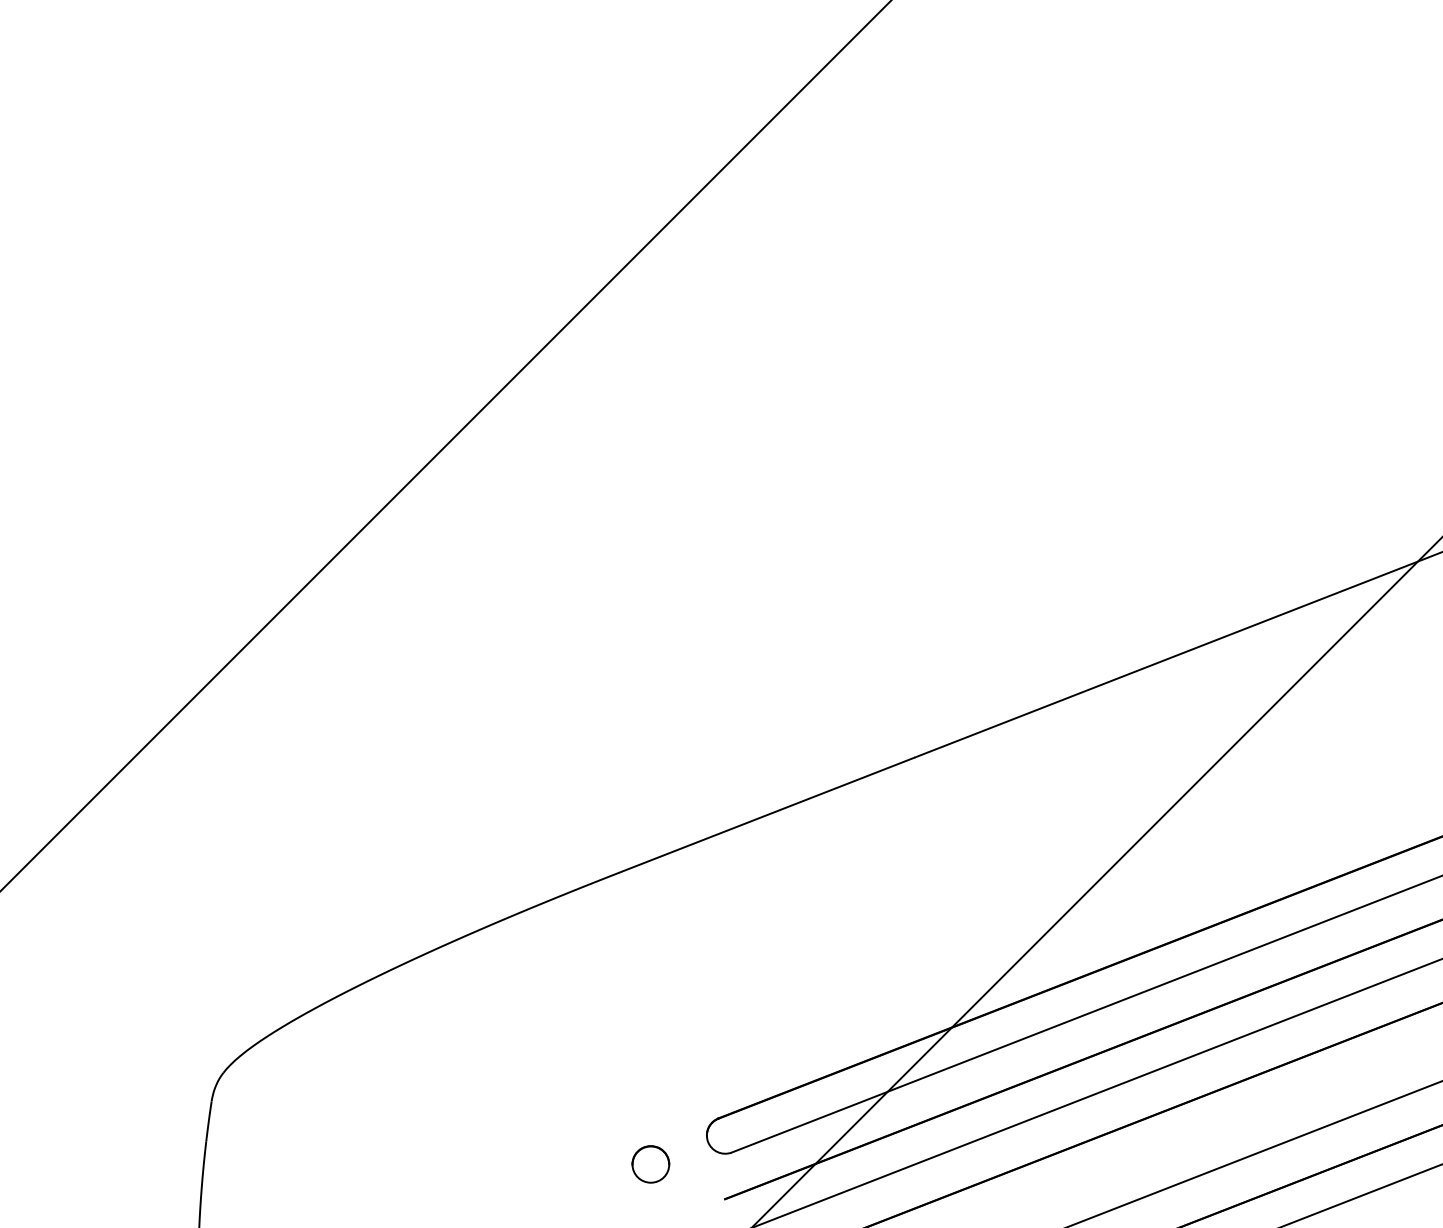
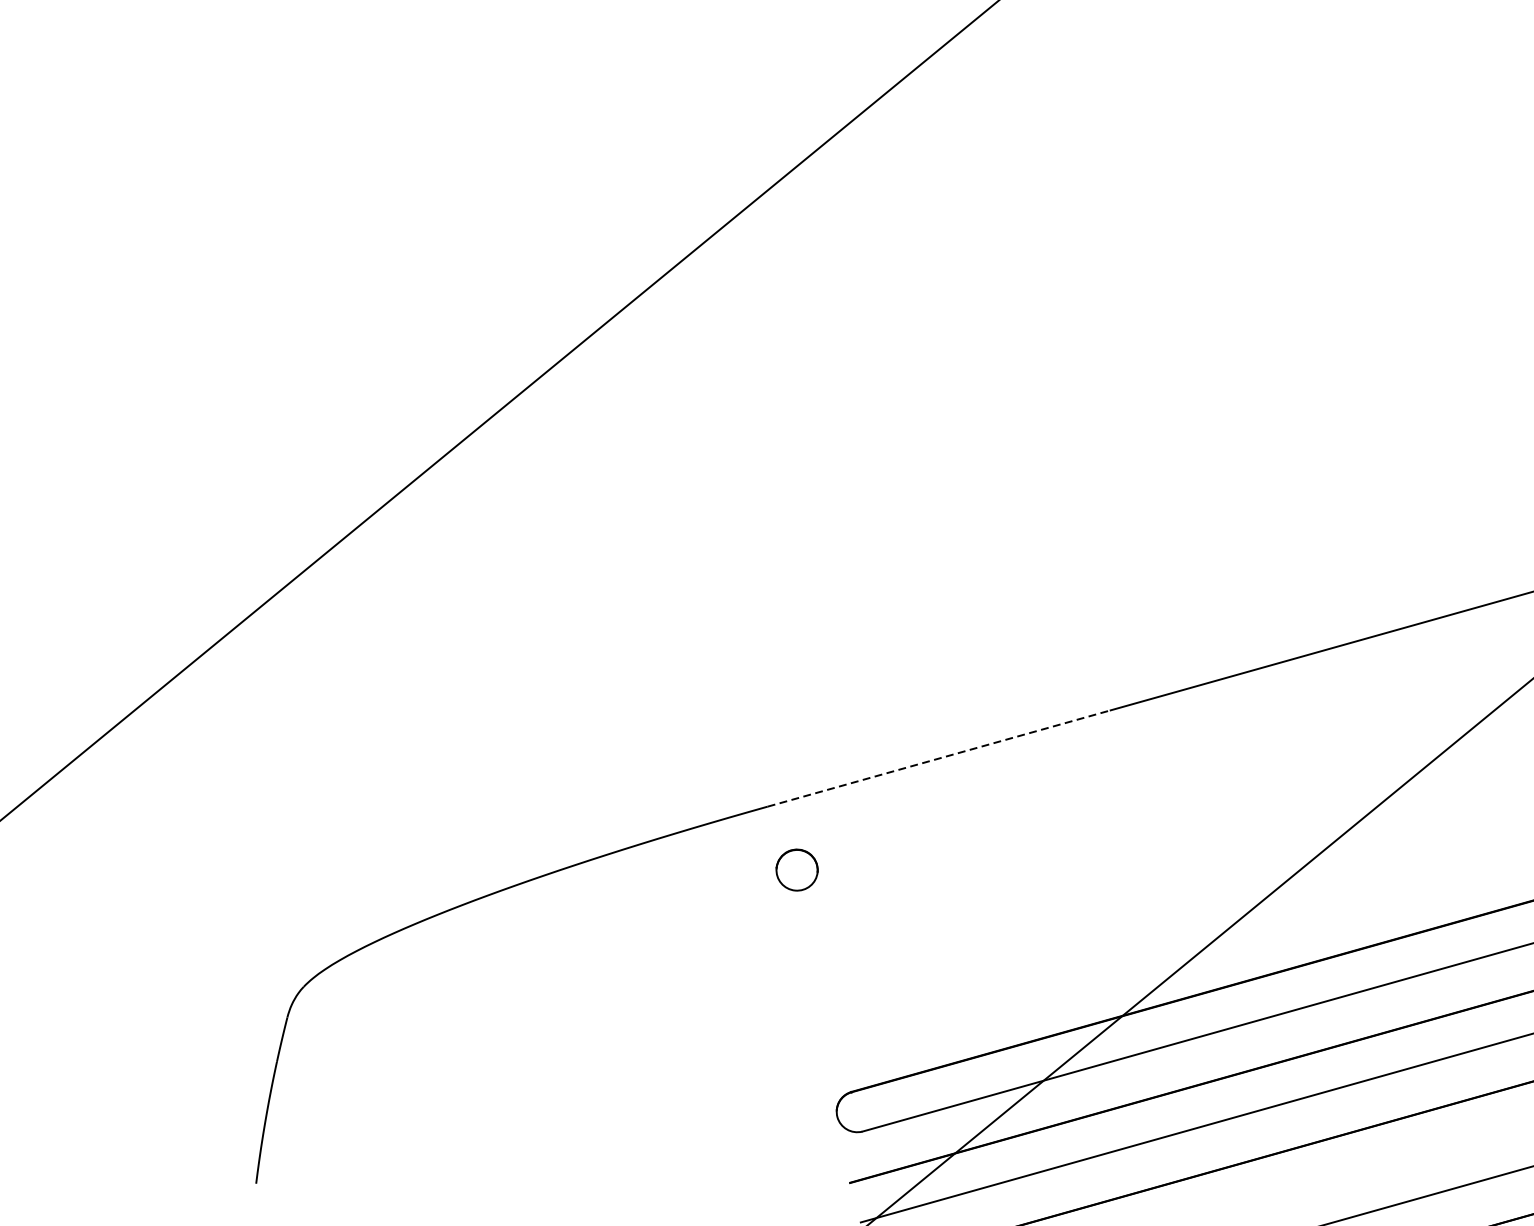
line: (767, 815) -> (939, 759), solid -> dashed
part: (650, 1164) -> (796, 870), moved

